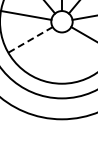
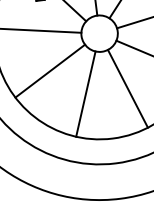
line: (30, 39) -> (50, 70), dashed -> solid
line: (49, 55) -> (85, 93), added
line: (74, 55) -> (127, 88), added

